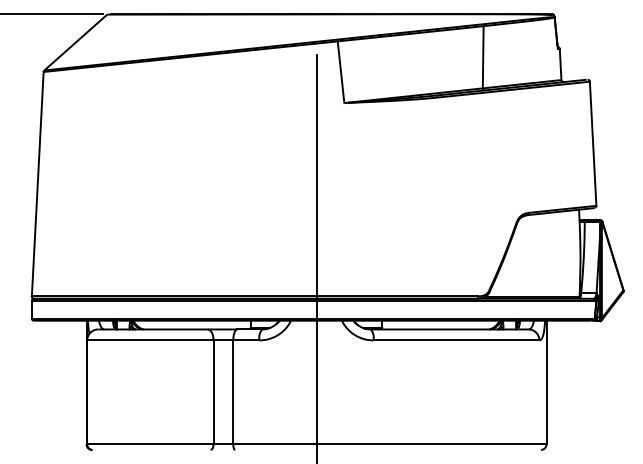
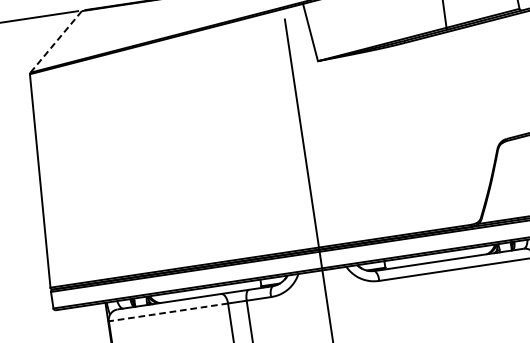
line: (75, 42) -> (55, 41), solid -> dashed
line: (149, 340) -> (167, 312), solid -> dashed

